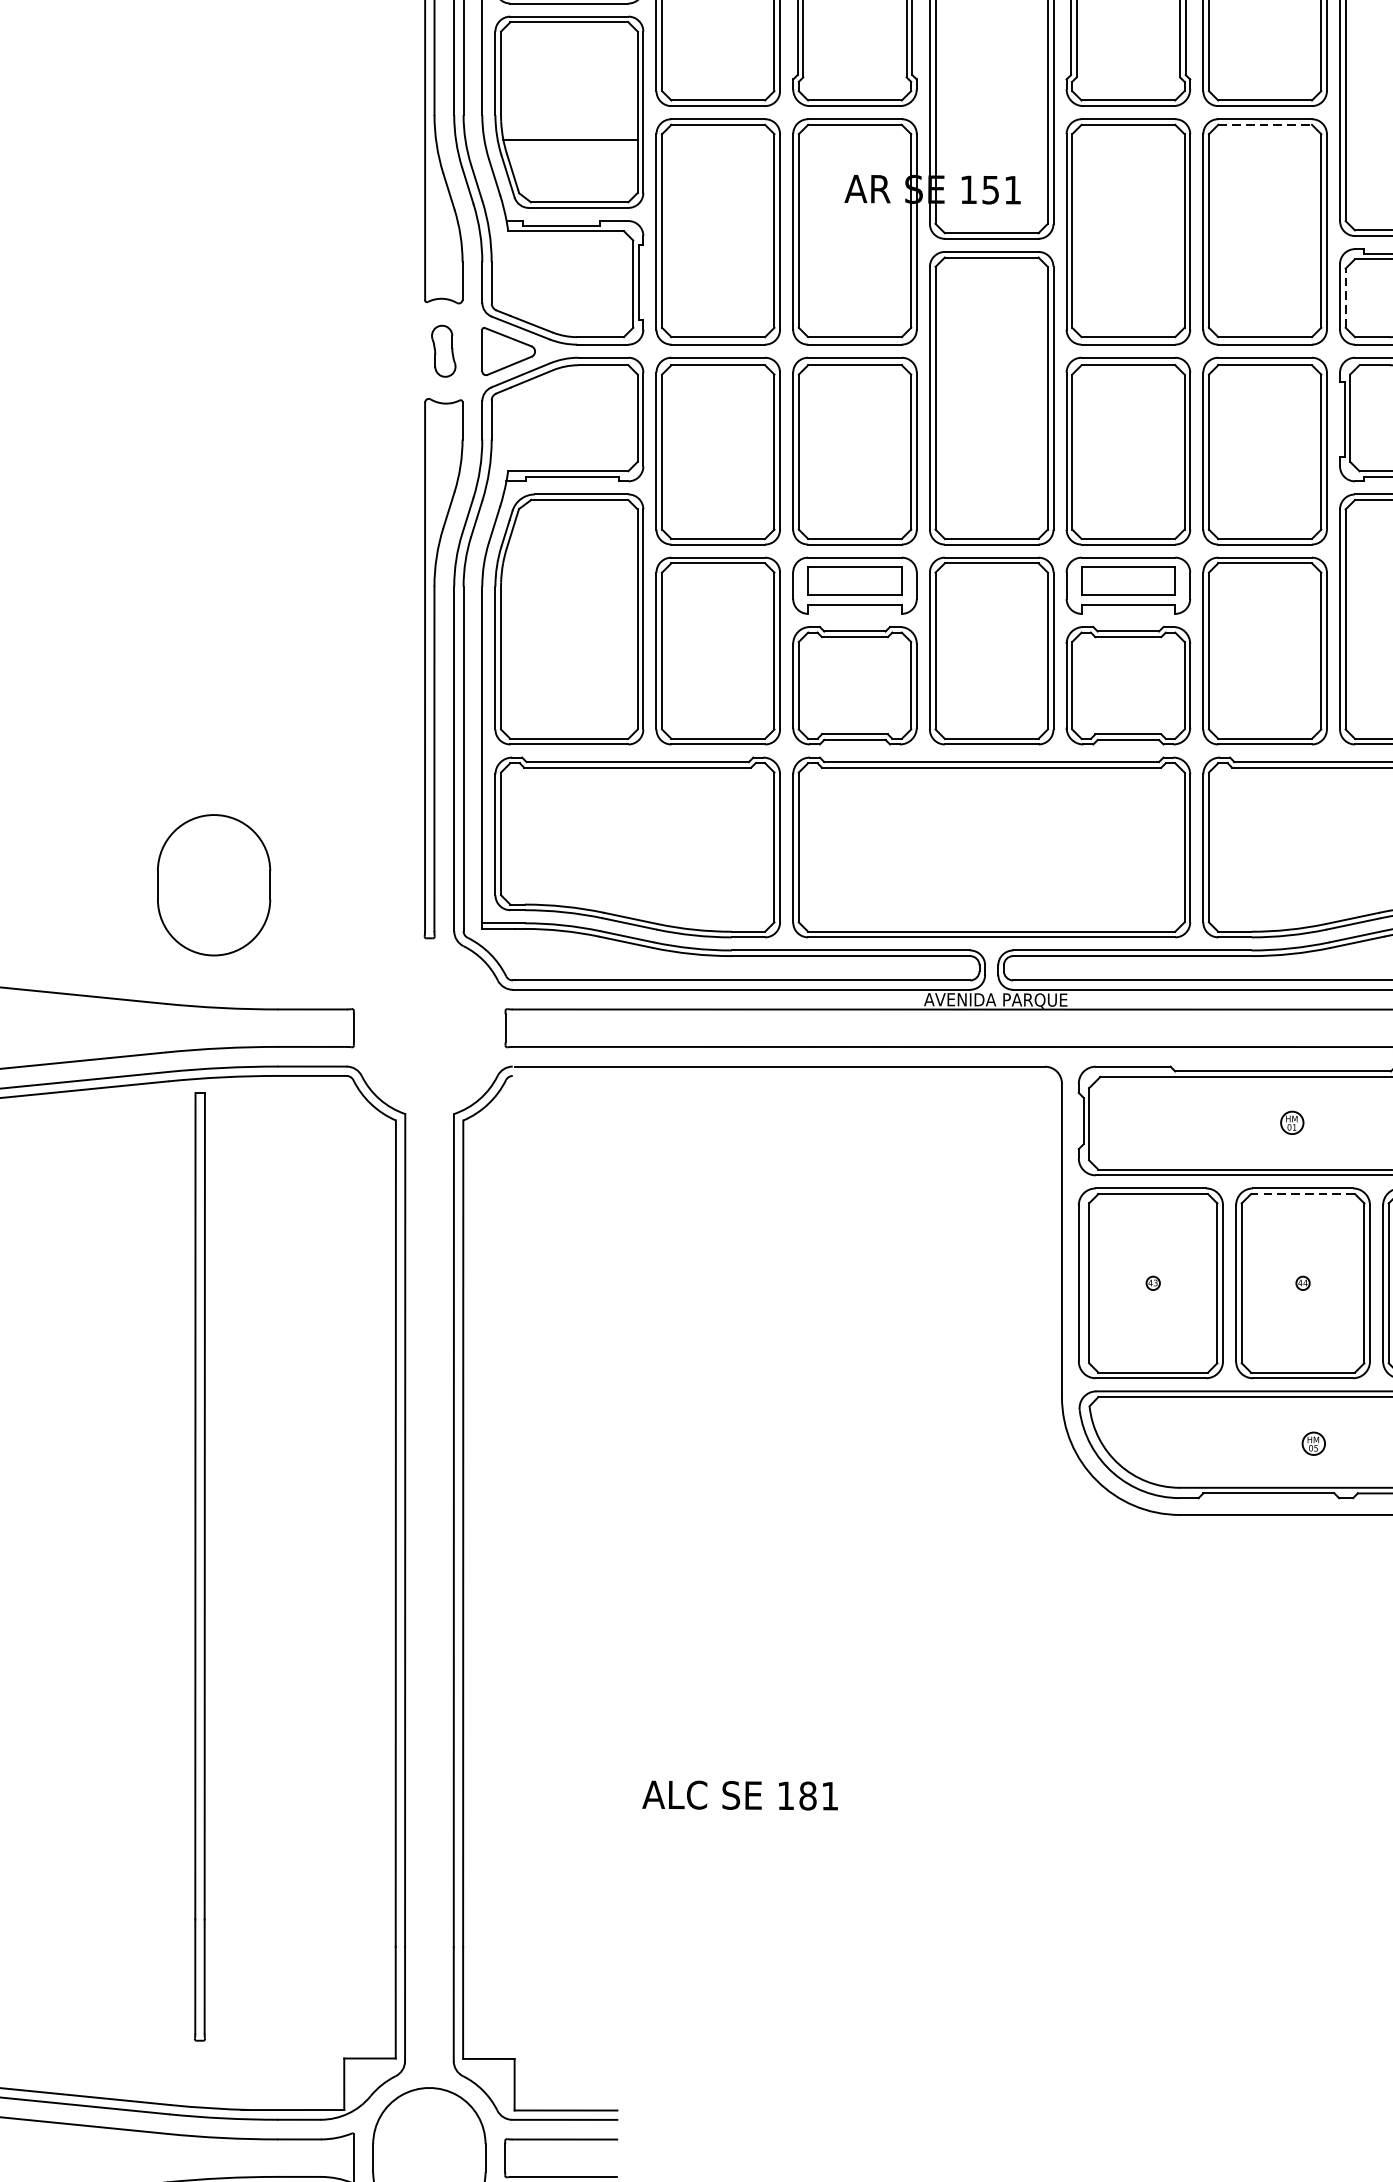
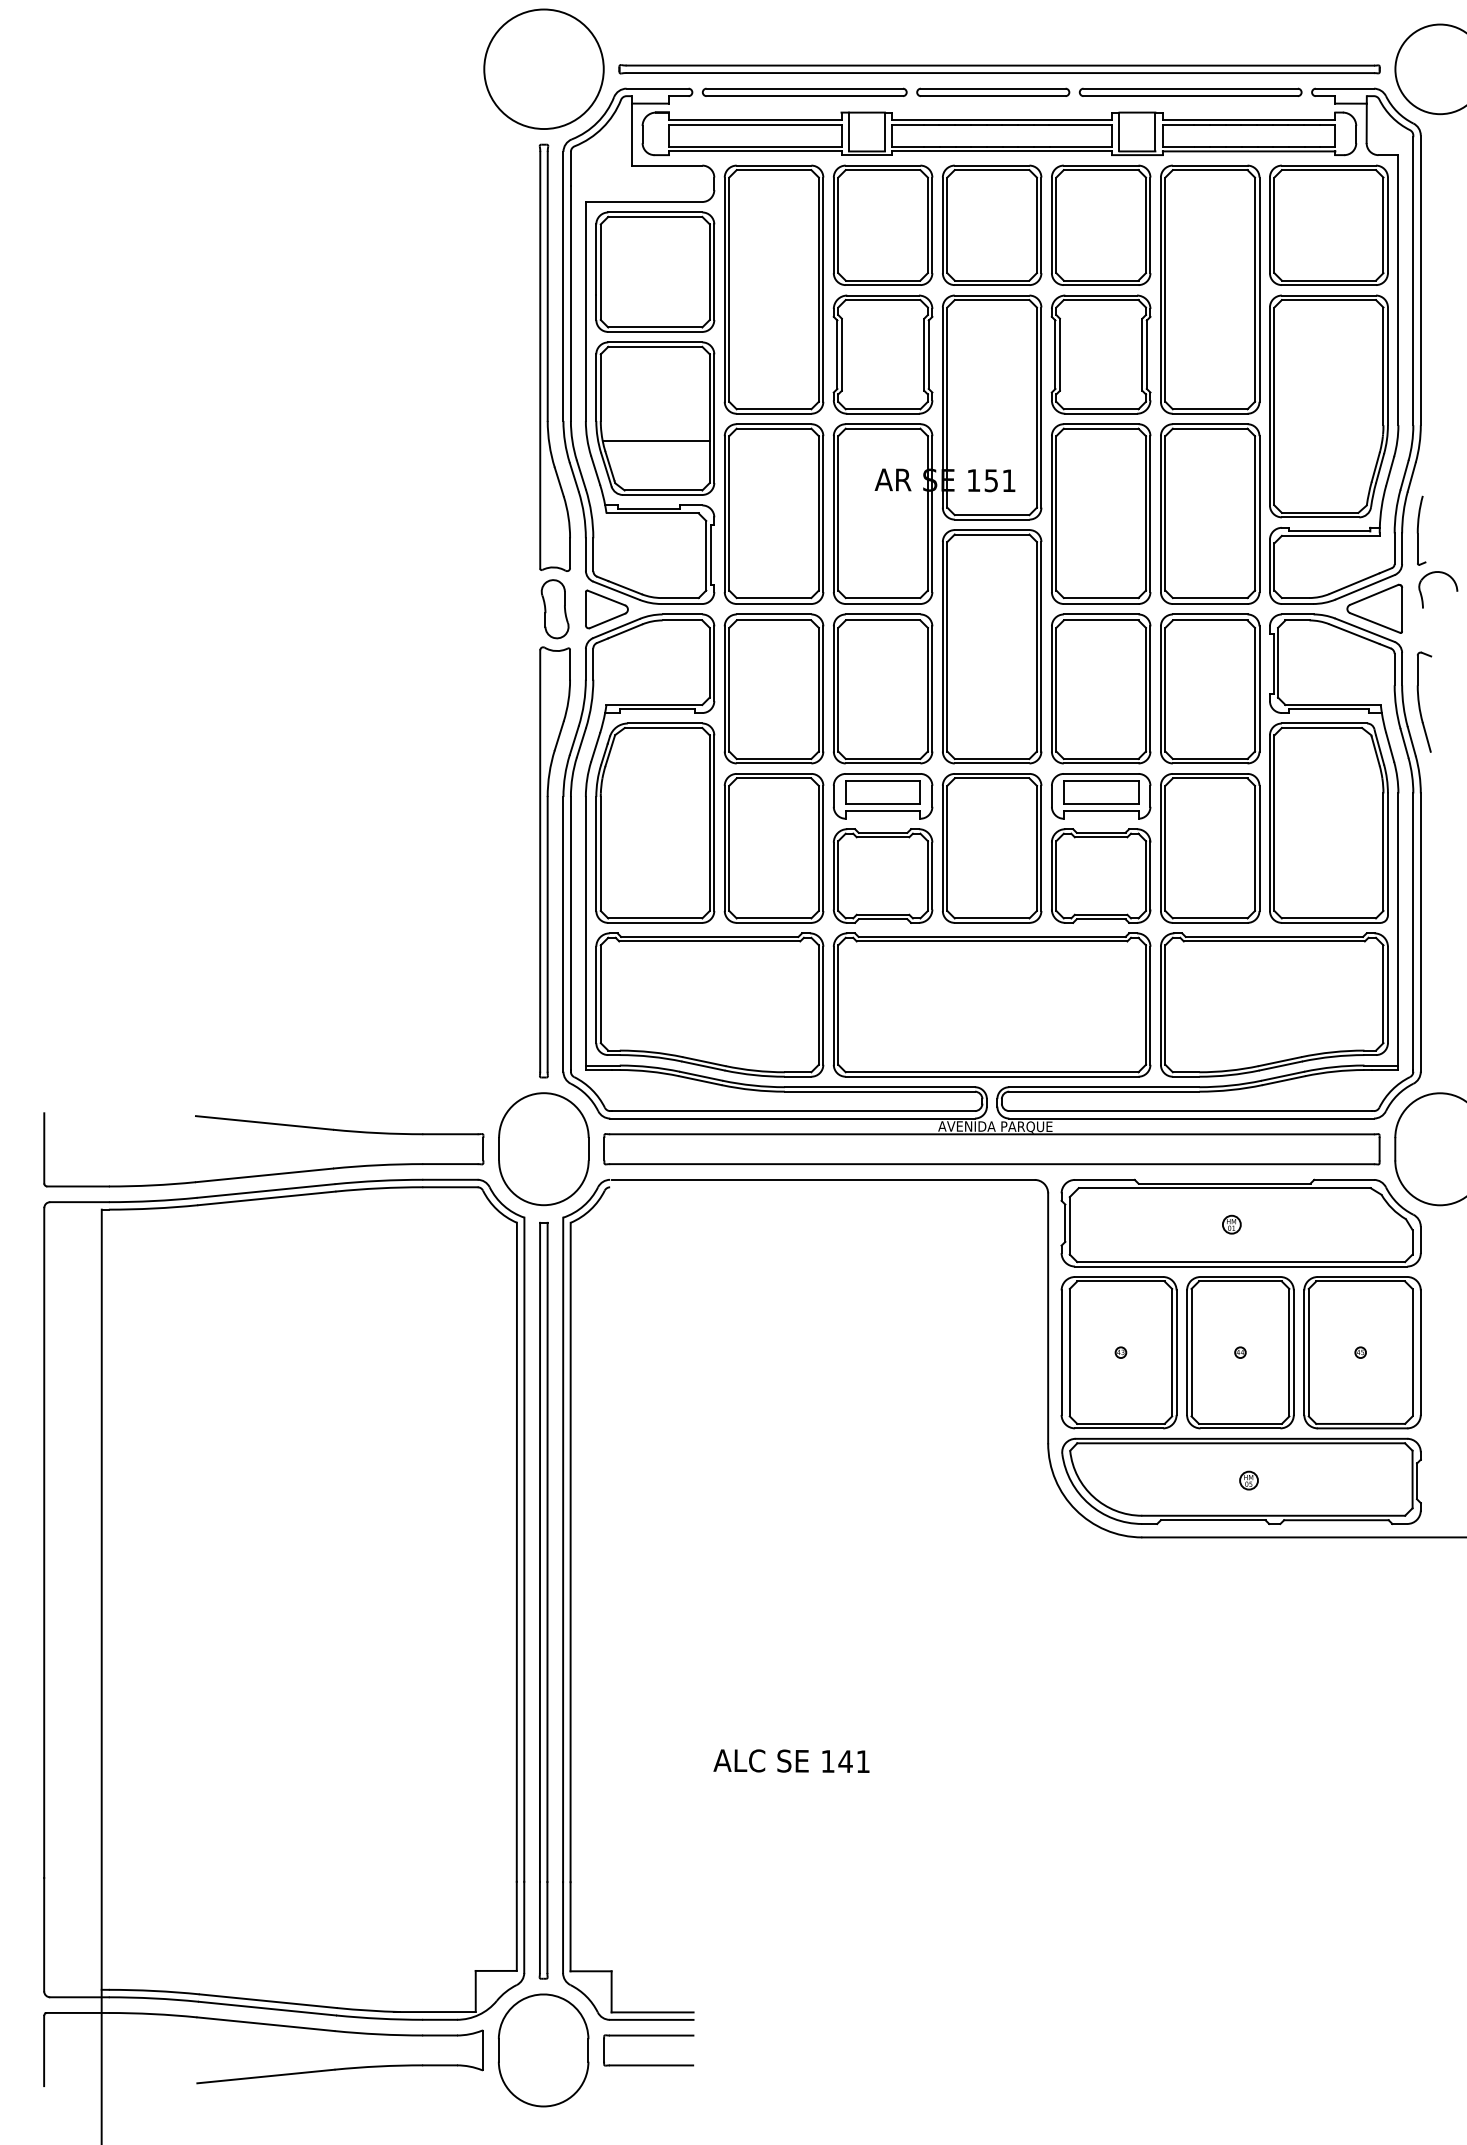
line: (1265, 124) -> (1210, 428), dashed -> solid
line: (1345, 297) -> (1274, 566), dashed -> solid
part: (443, 351) -> (554, 609), size x1.43
part: (213, 885) -> (543, 1149), moved
line: (1301, 1194) -> (1239, 1281), dashed -> solid
part: (199, 1566) -> (543, 1600), moved
text: (807, 1795) -> (845, 1761), 181 -> 141

